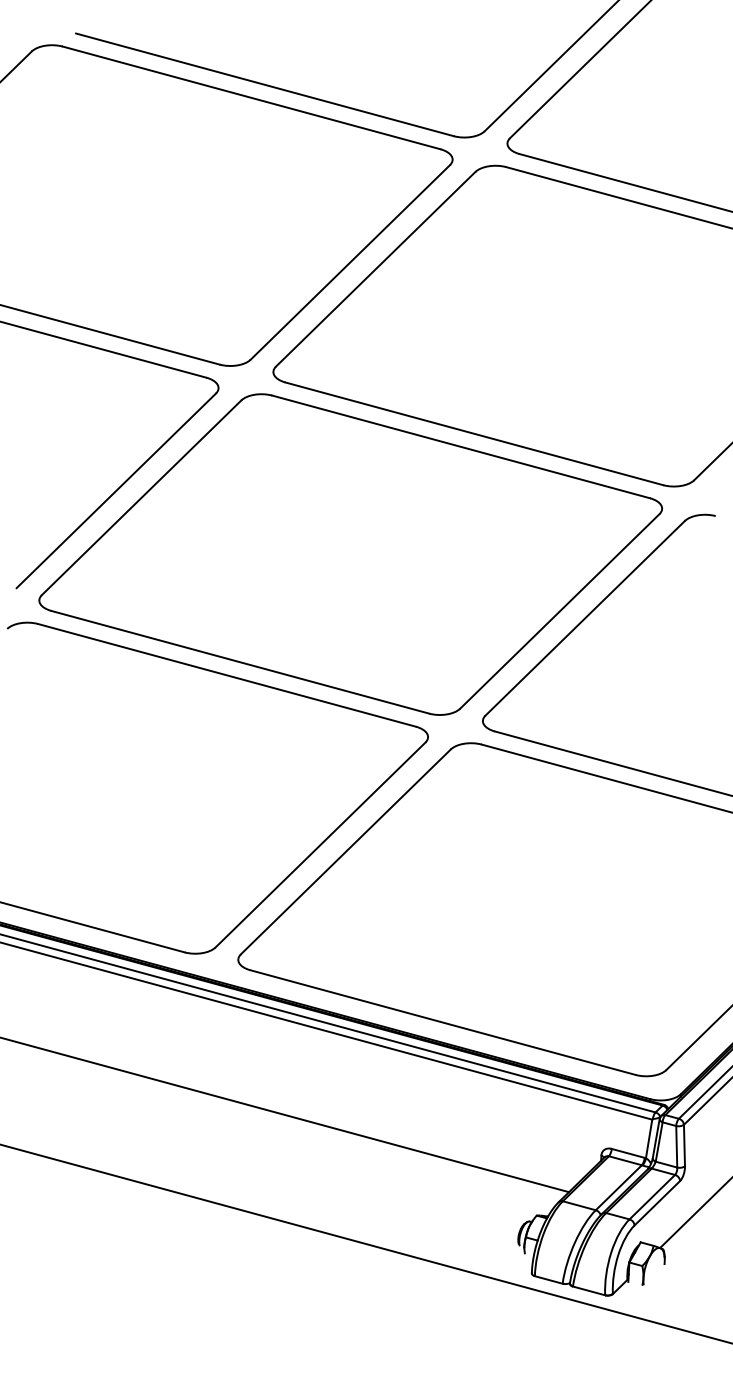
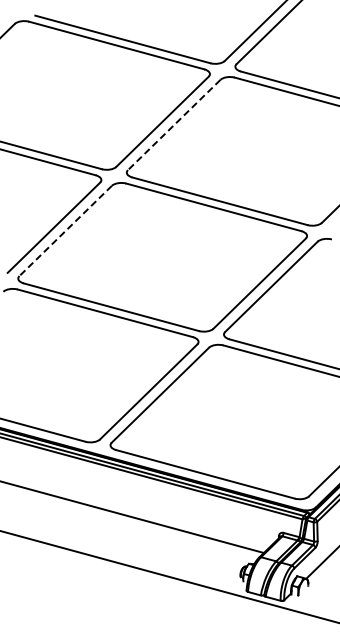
line: (376, 270) -> (174, 125), solid -> dashed
line: (141, 496) -> (65, 230), solid -> dashed

